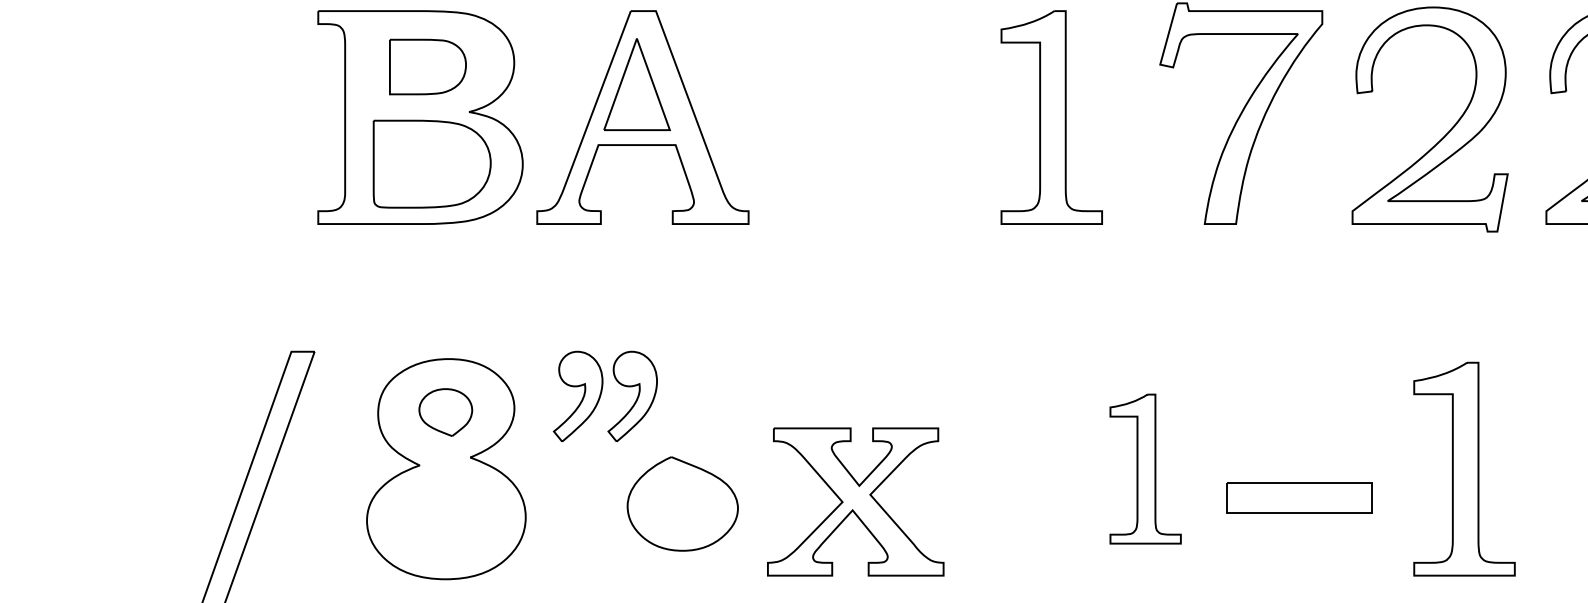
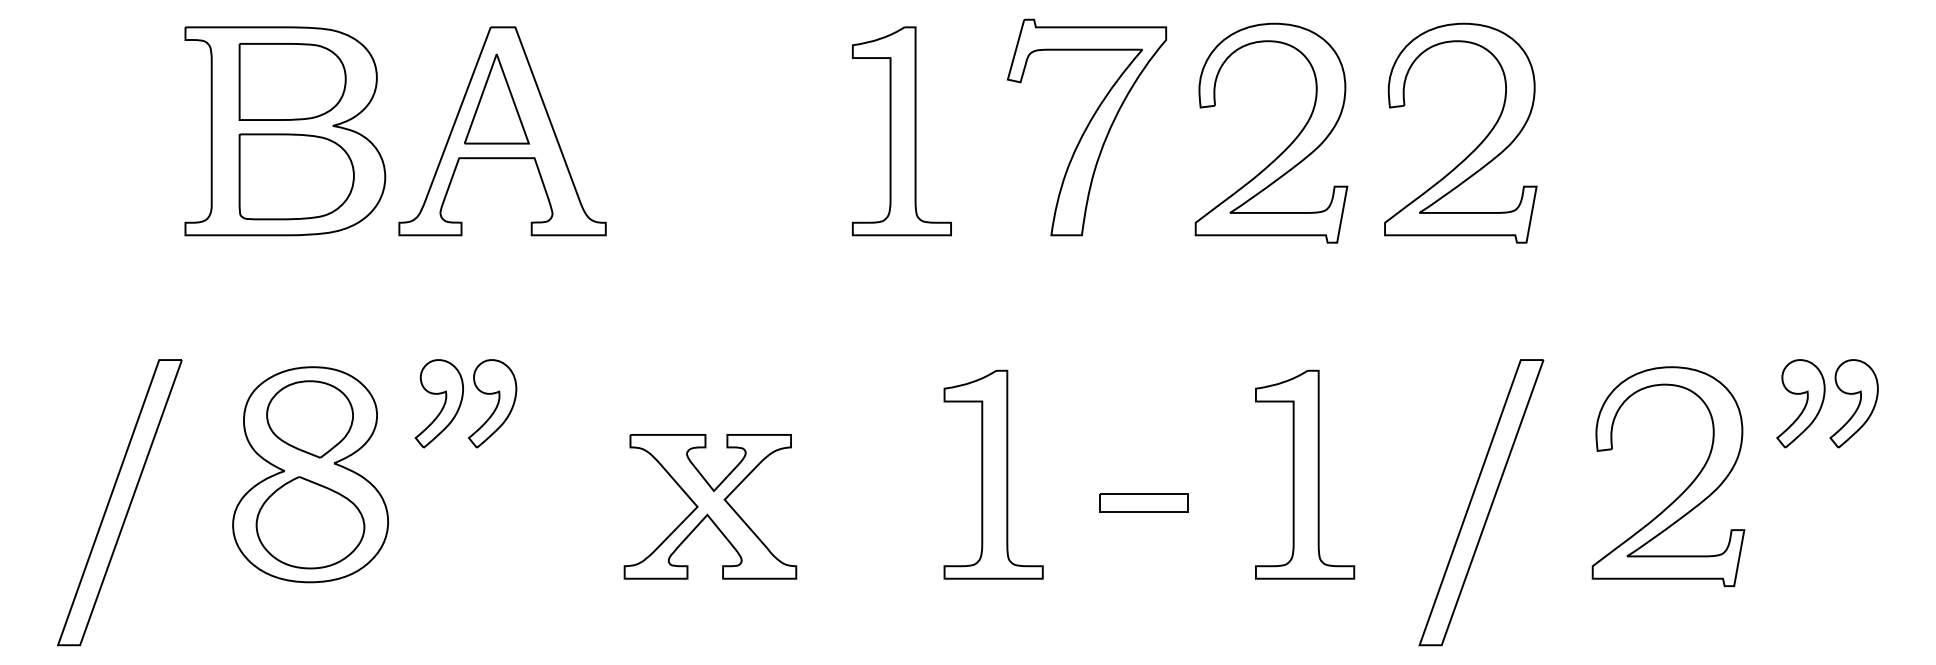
part: (427, 66) -> (292, 81), size x1.43
part: (445, 412) -> (309, 419), size x1.67
part: (1145, 468) -> (993, 474), size x1.43
part: (1299, 497) -> (1143, 502), size x0.62
part: (682, 503) -> (310, 522), moved

